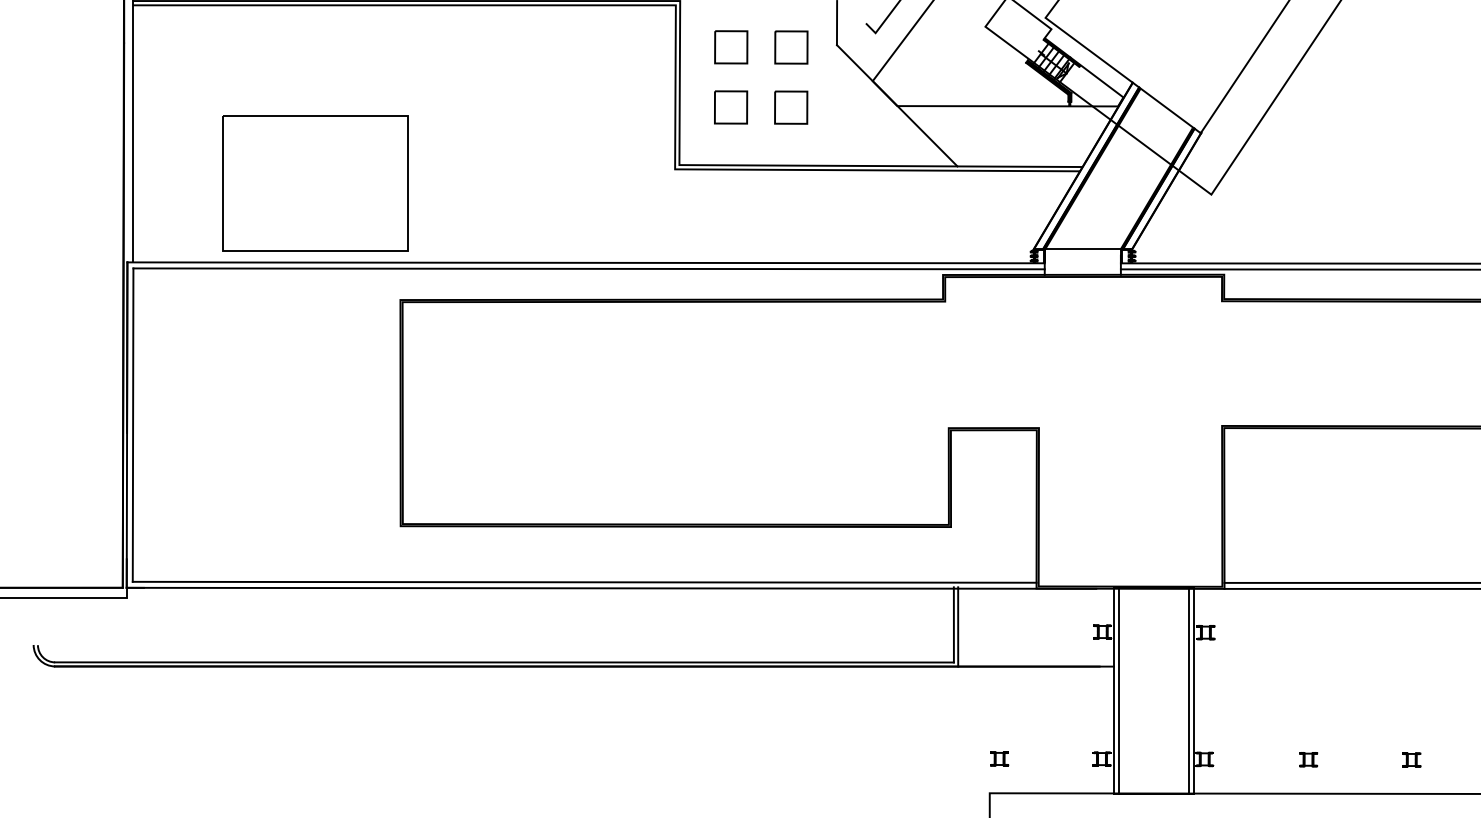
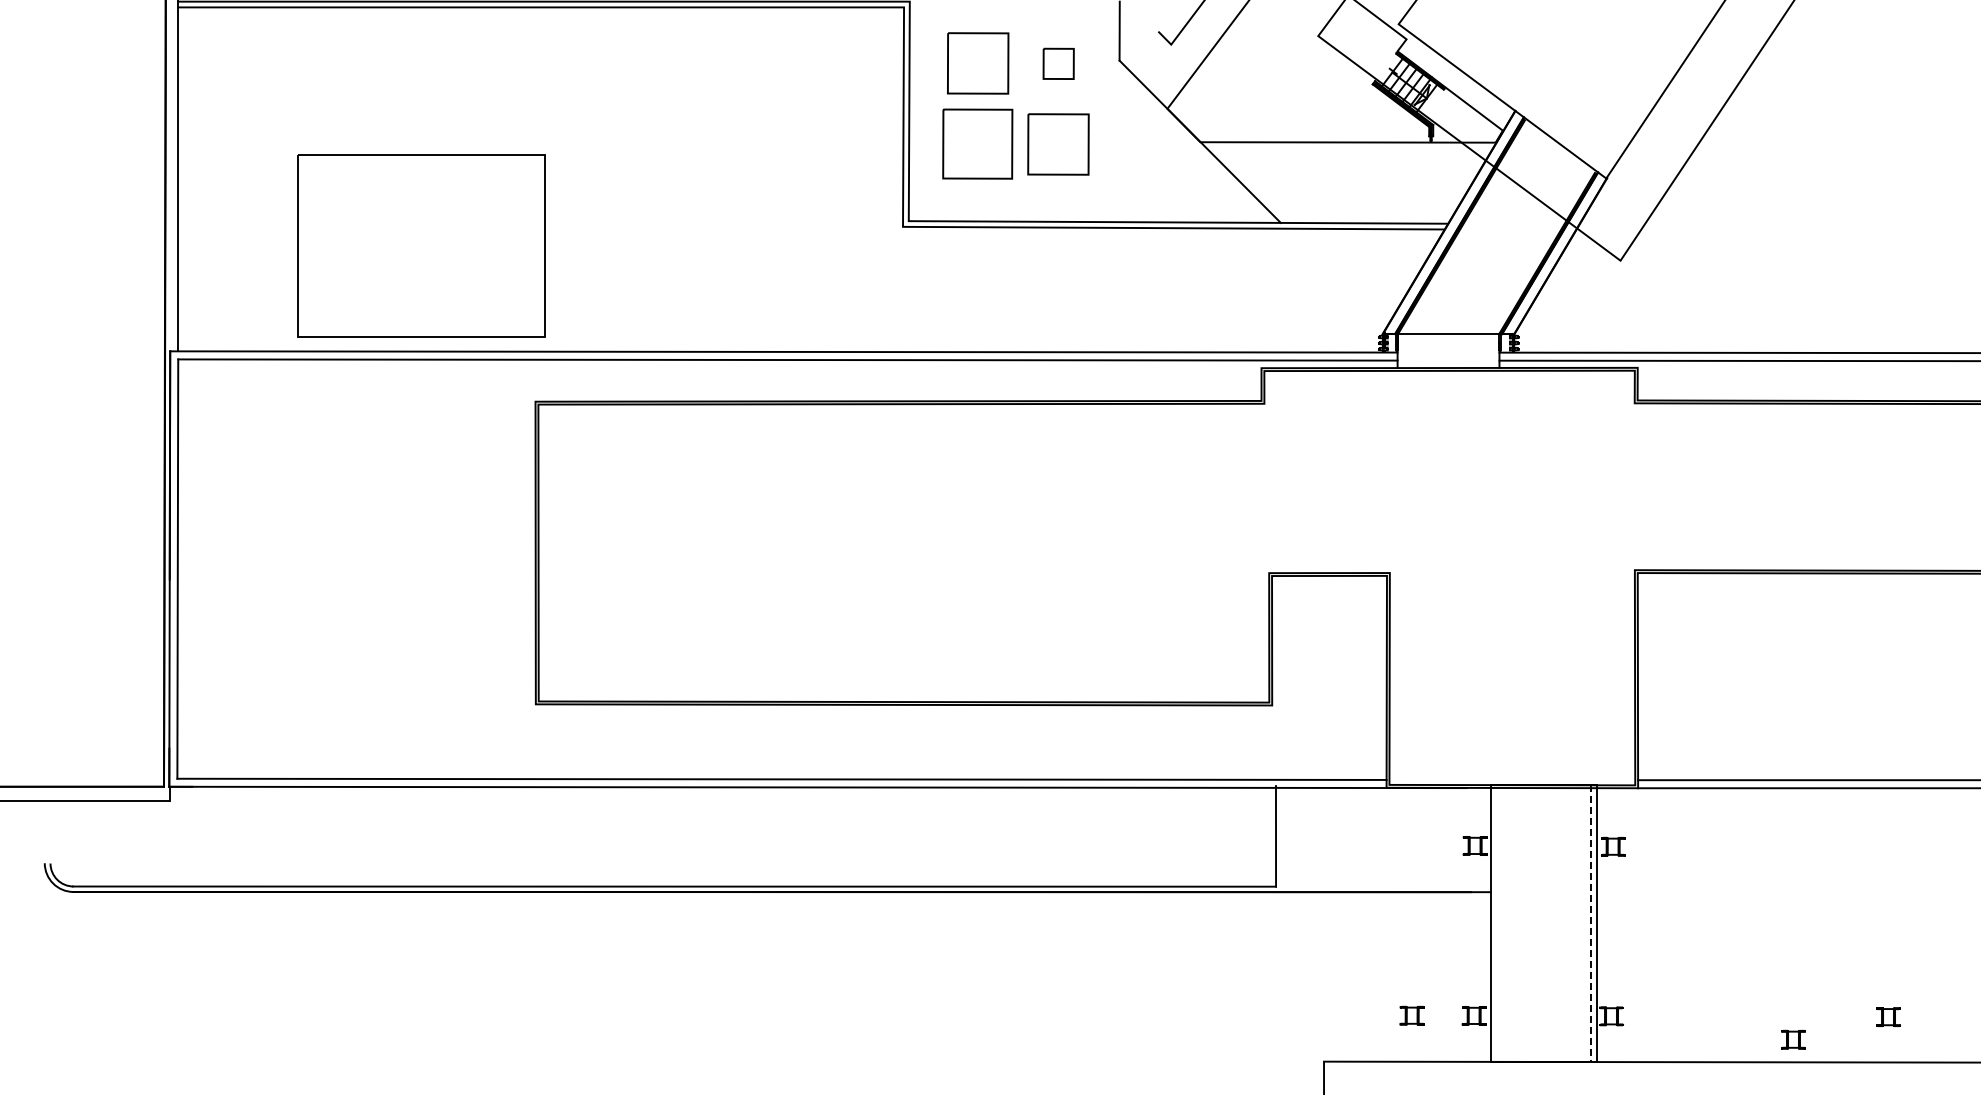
part: (730, 47) -> (977, 63), size x1.4
part: (791, 47) -> (1058, 63), size x0.7
part: (730, 107) -> (977, 143), size x1.6
part: (790, 107) -> (1057, 143), size x1.4
line: (957, 627) -> (1281, 839), removed
line: (1118, 690) -> (1496, 923), removed
line: (1188, 690) -> (1590, 924), solid -> dashed
part: (999, 758) -> (1411, 1015), moved
part: (1308, 759) -> (1793, 1039), moved

